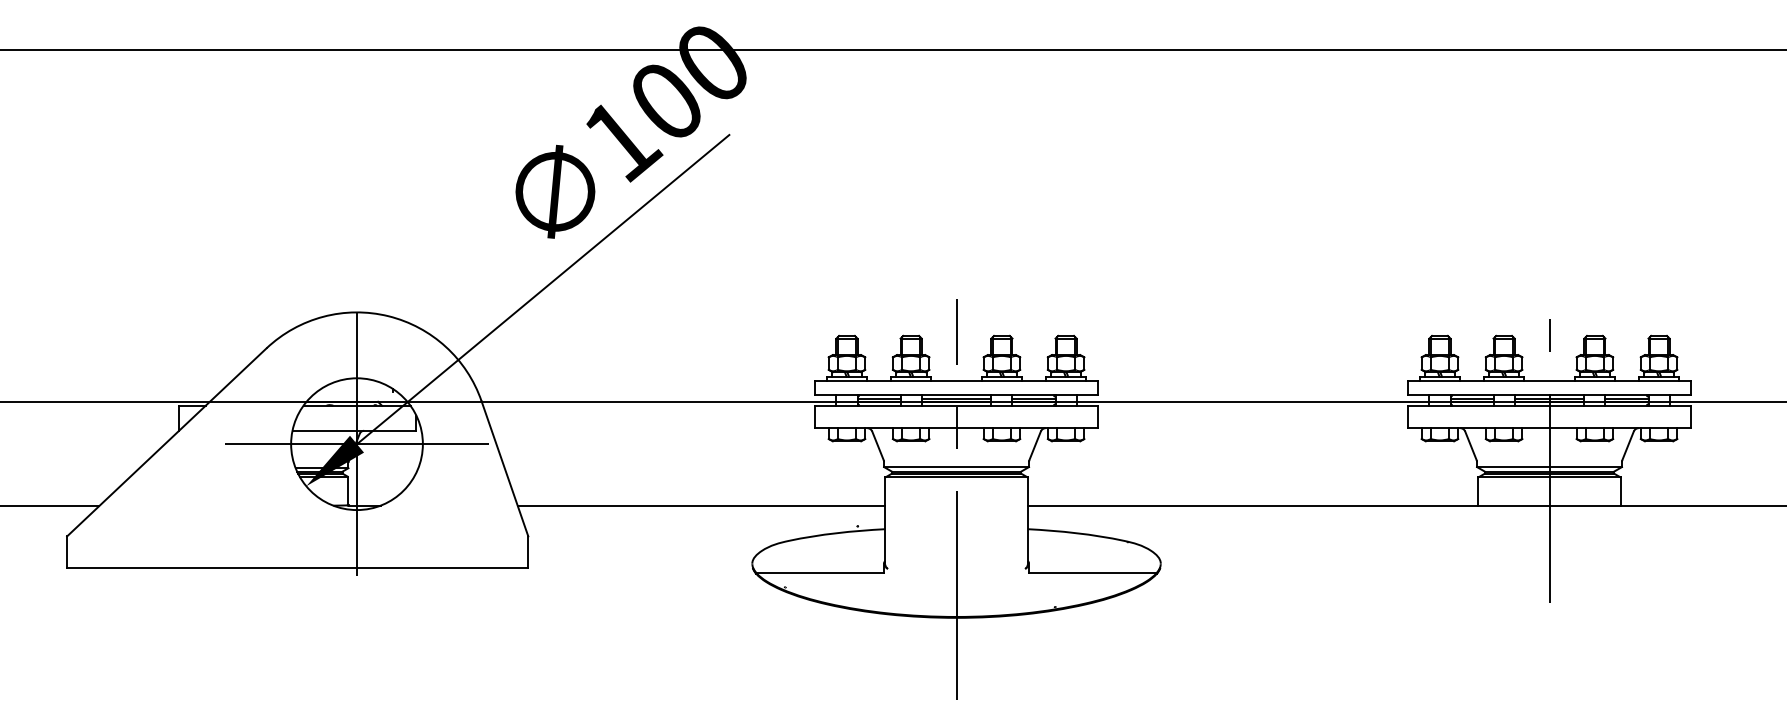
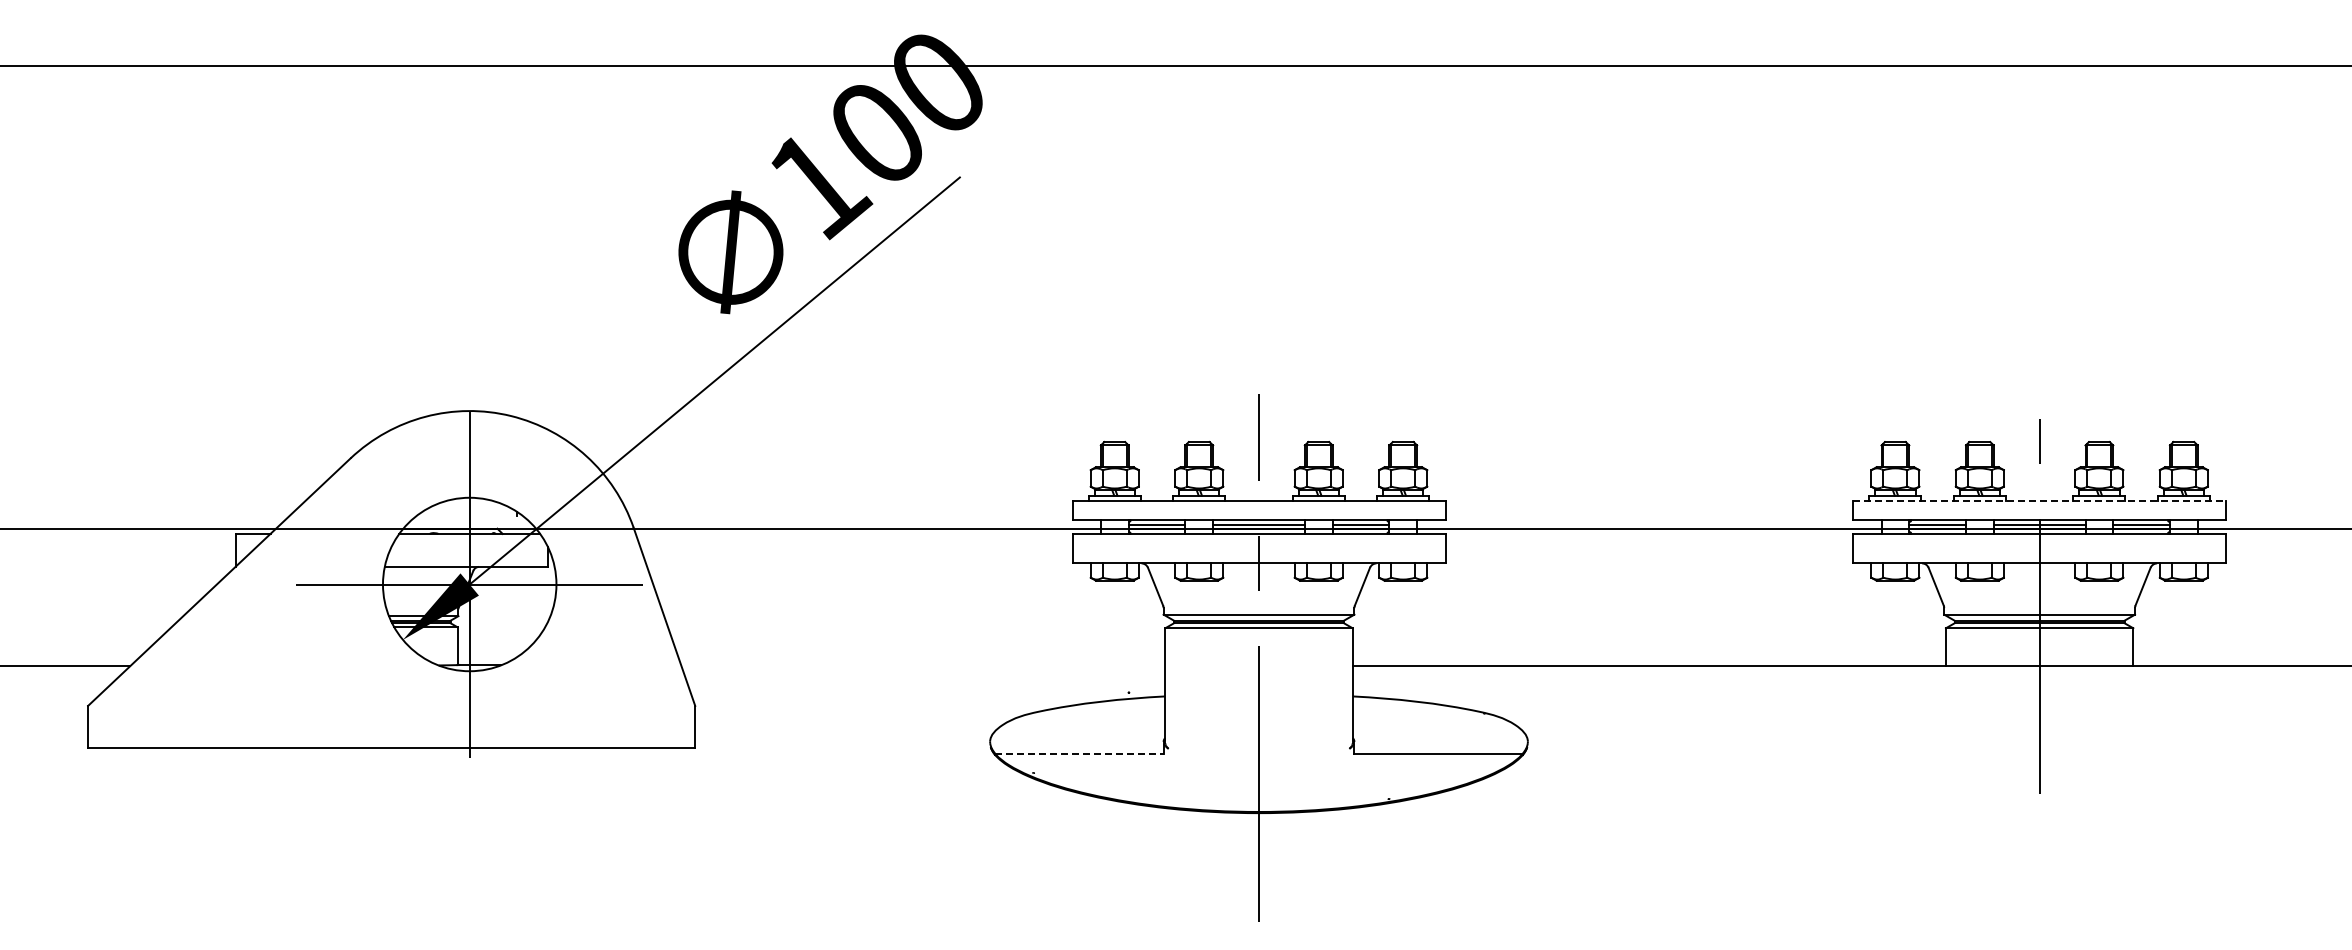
line: (1550, 380) -> (2040, 500), solid -> dashed
line: (701, 506) -> (923, 666), removed
line: (820, 572) -> (1079, 753), solid -> dashed

